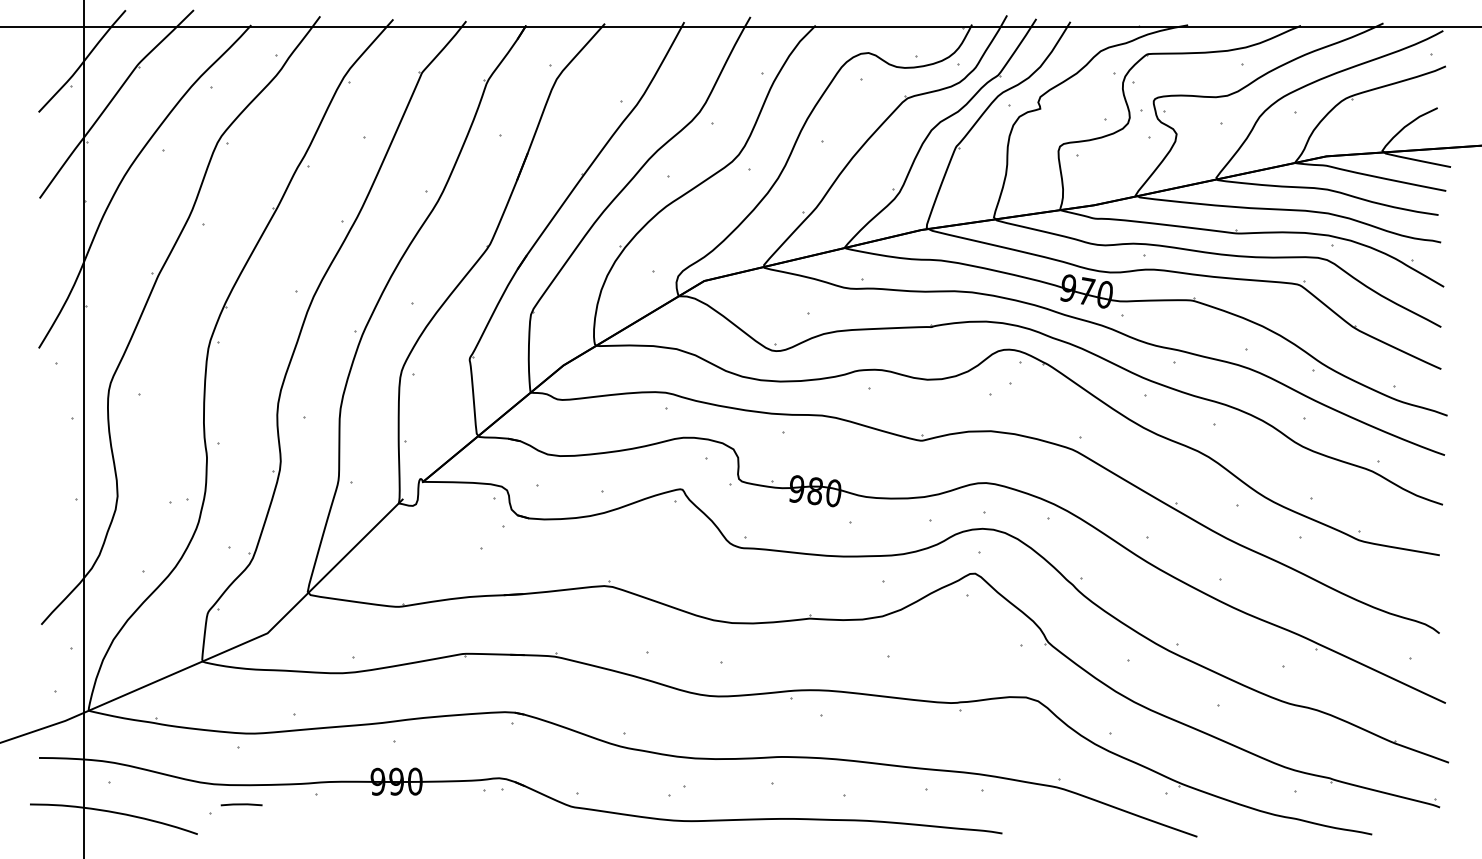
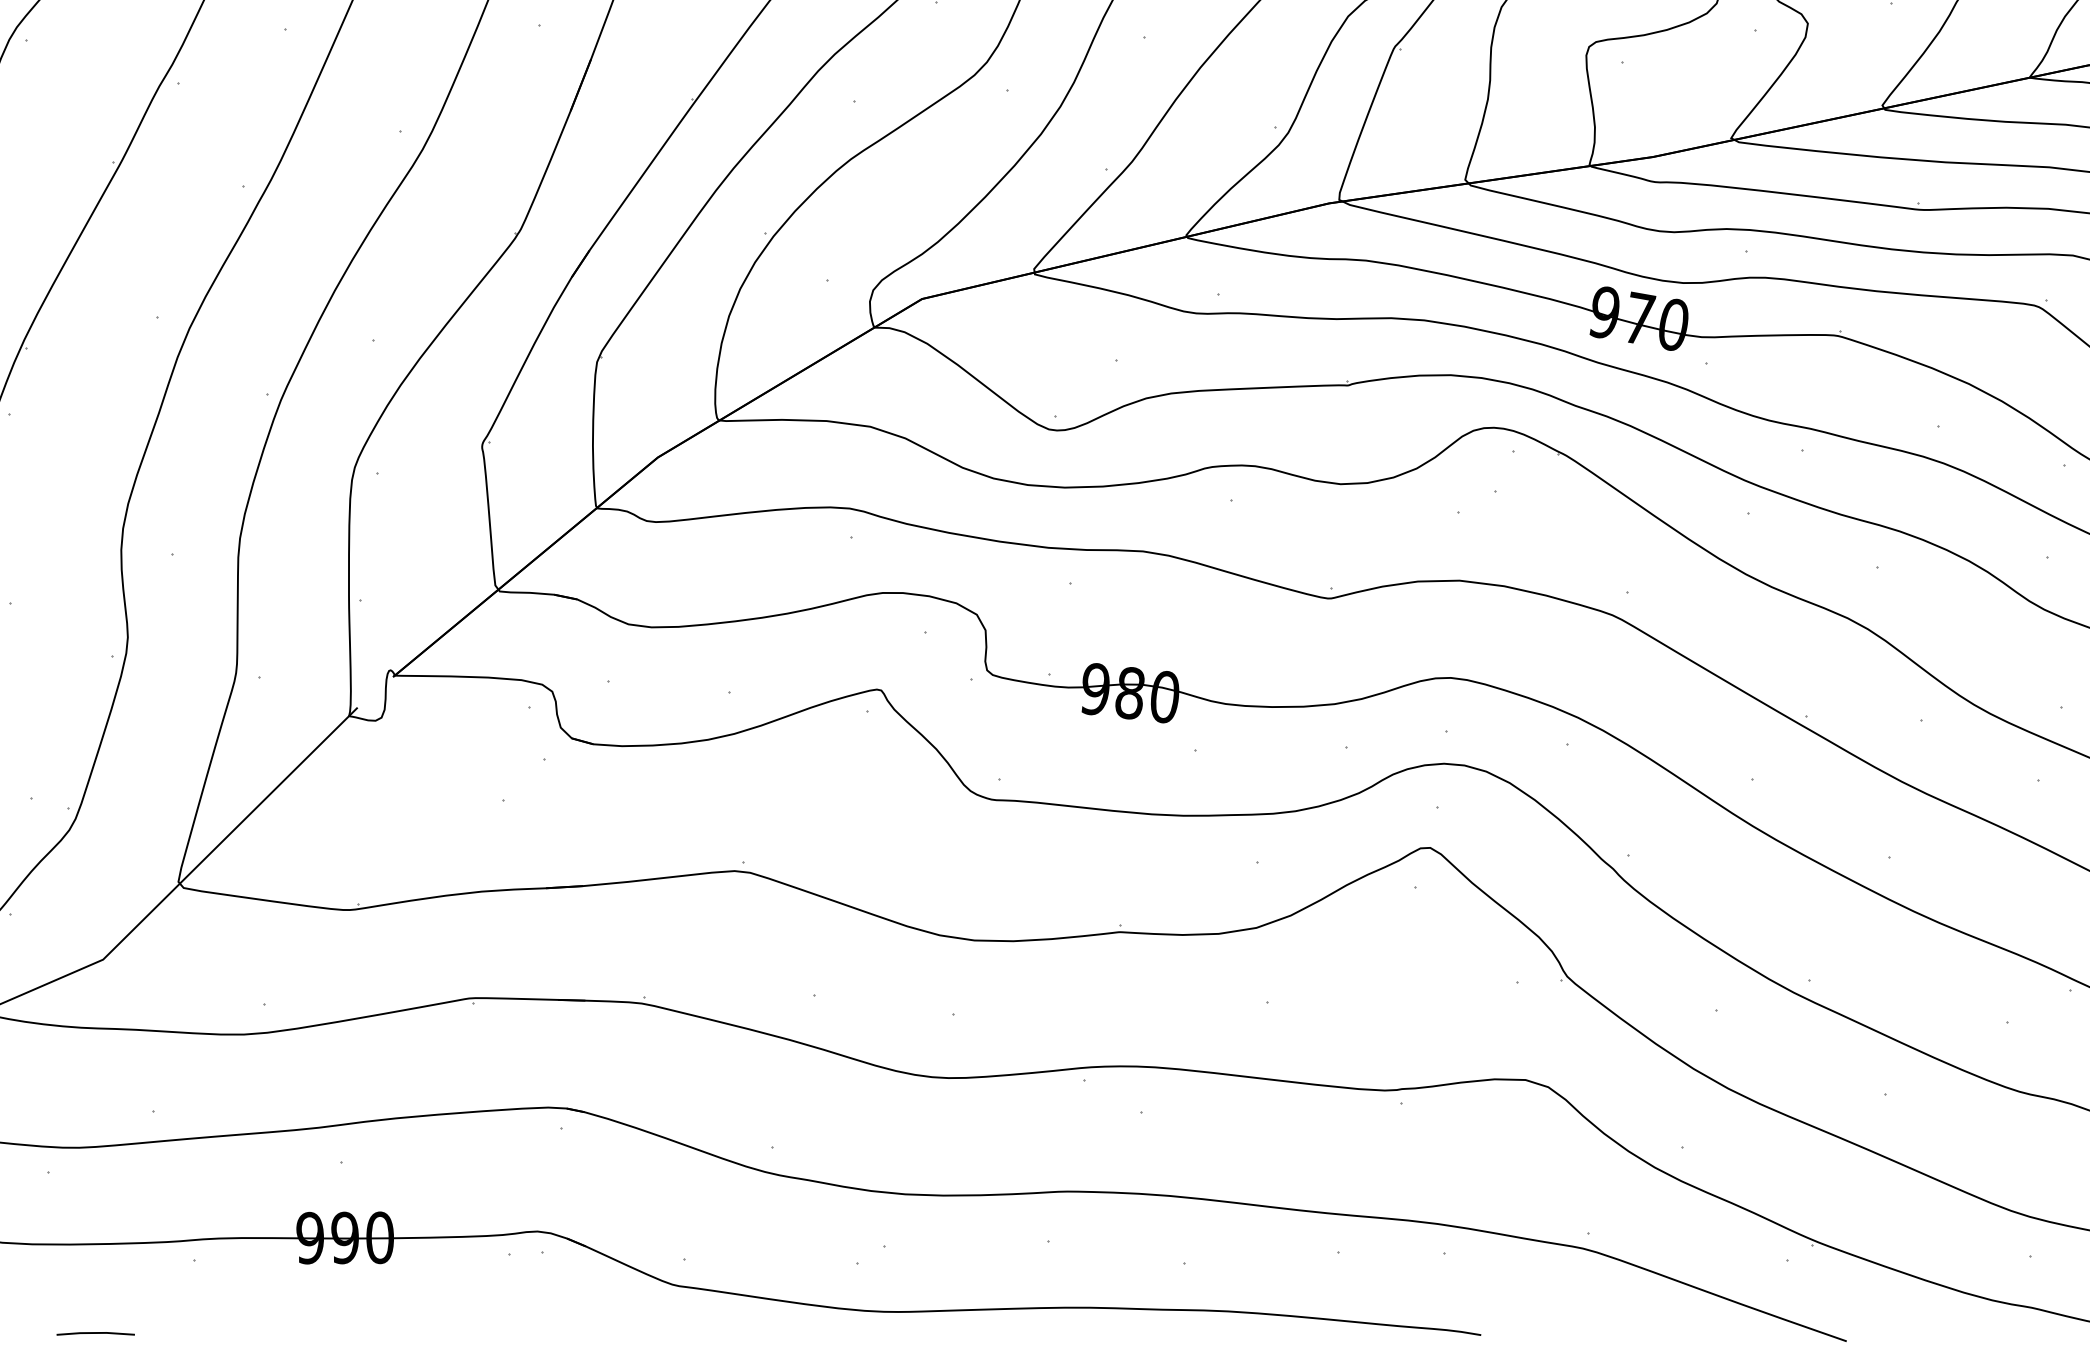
line: (241, 804) -> (95, 1333), moved

